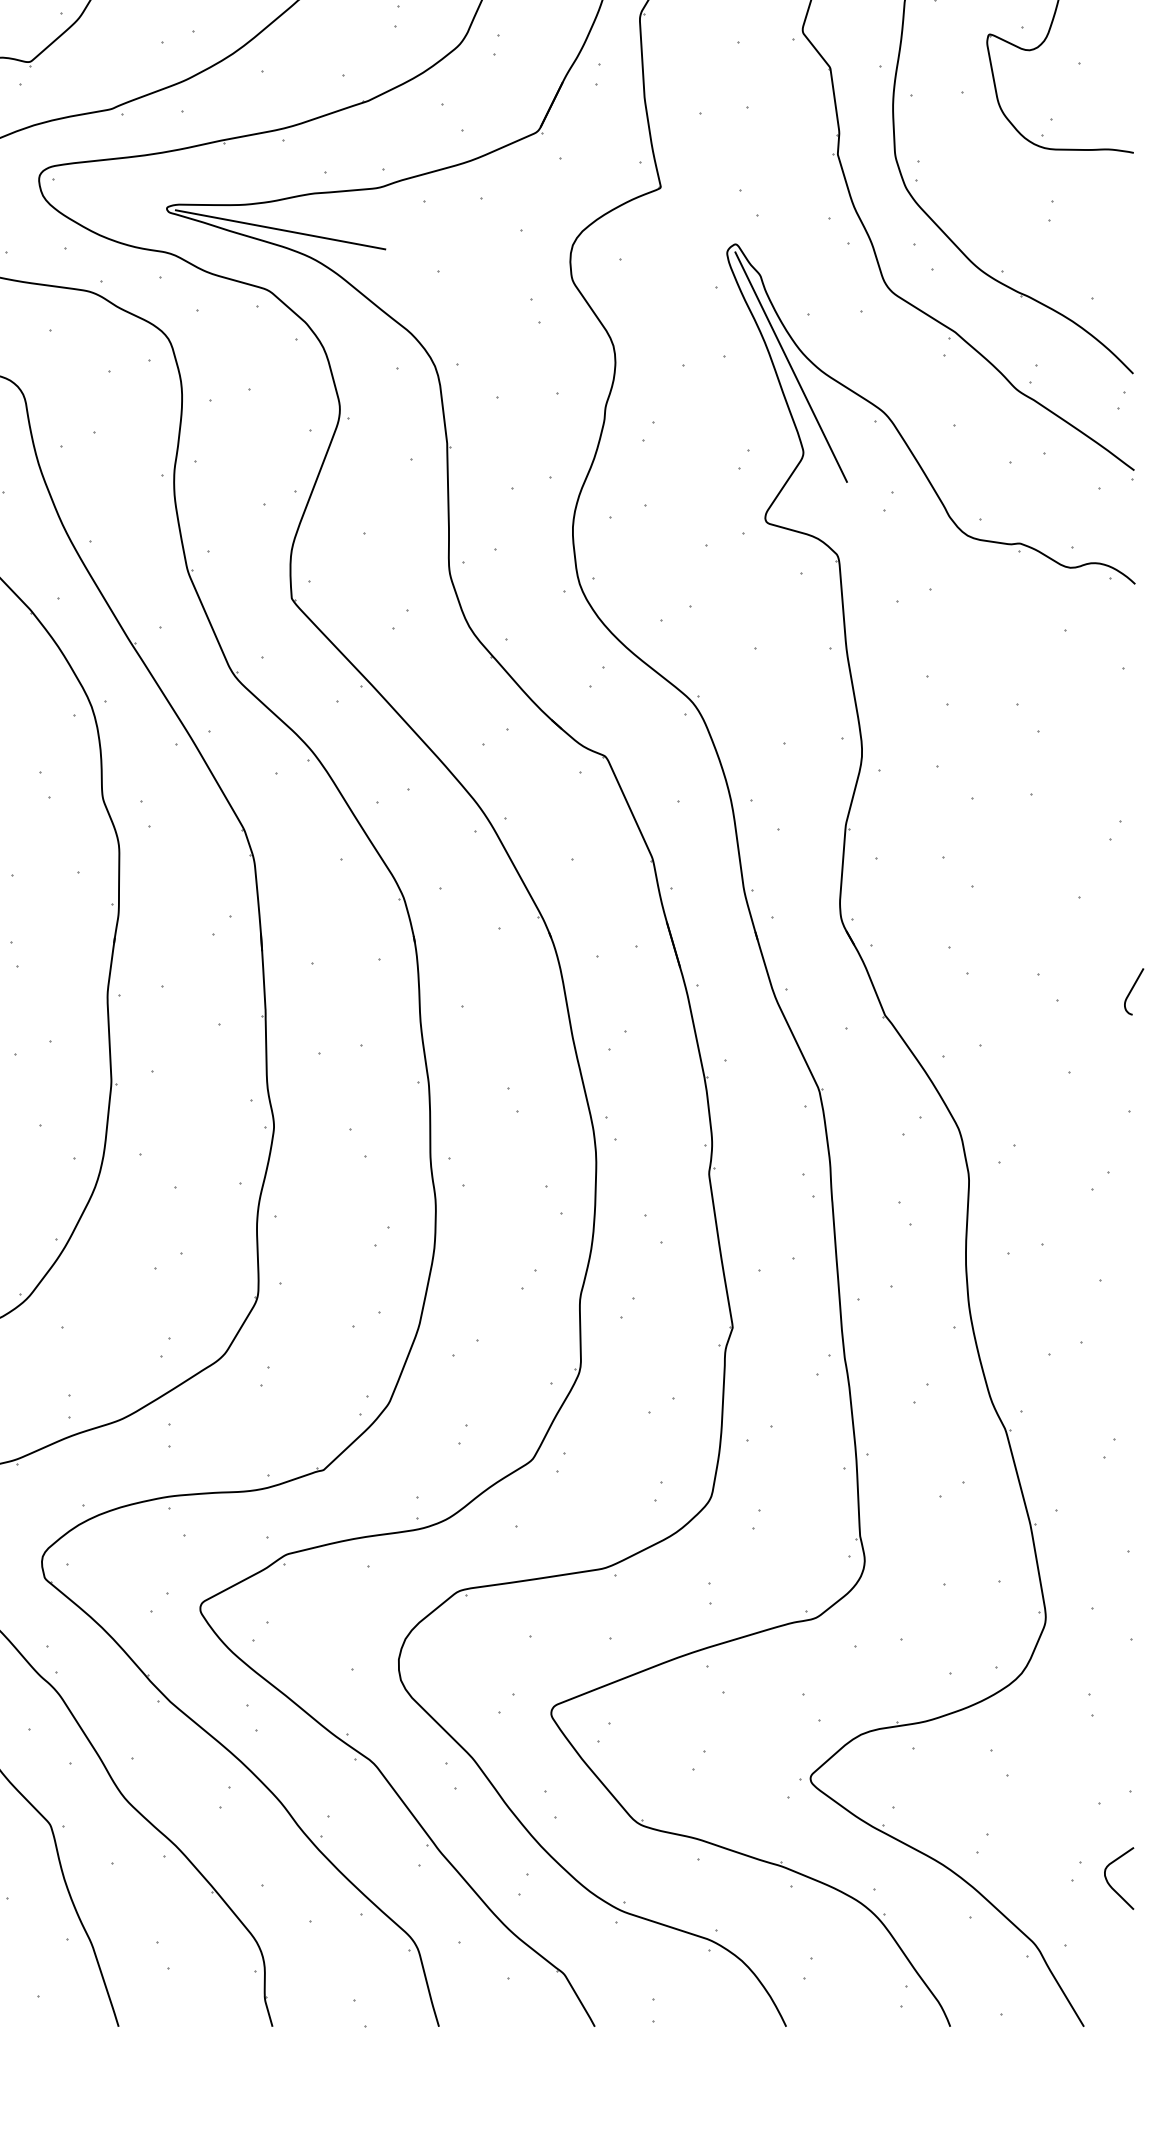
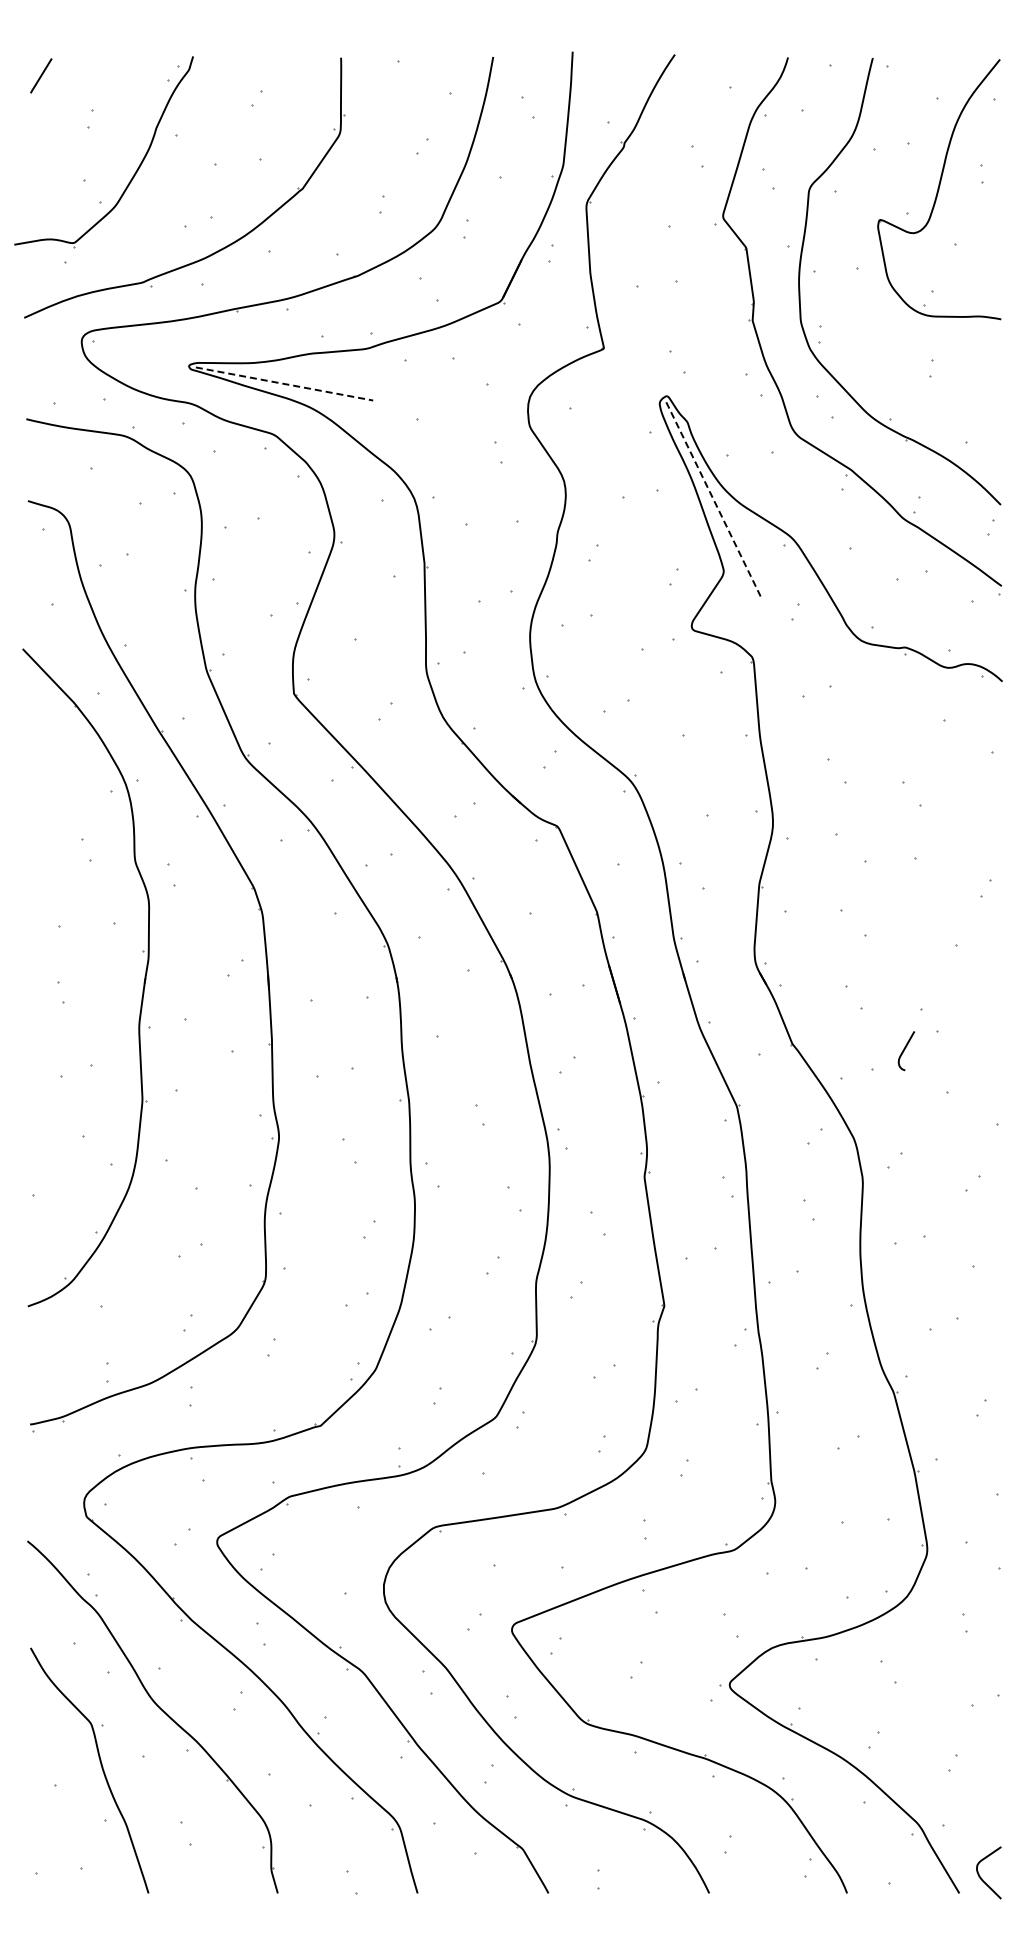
line: (281, 230) -> (285, 384), solid -> dashed
line: (791, 367) -> (713, 499), solid -> dashed
curve: (1131, 992) -> (904, 1051), moved
curve: (1111, 1885) -> (982, 1878), moved

